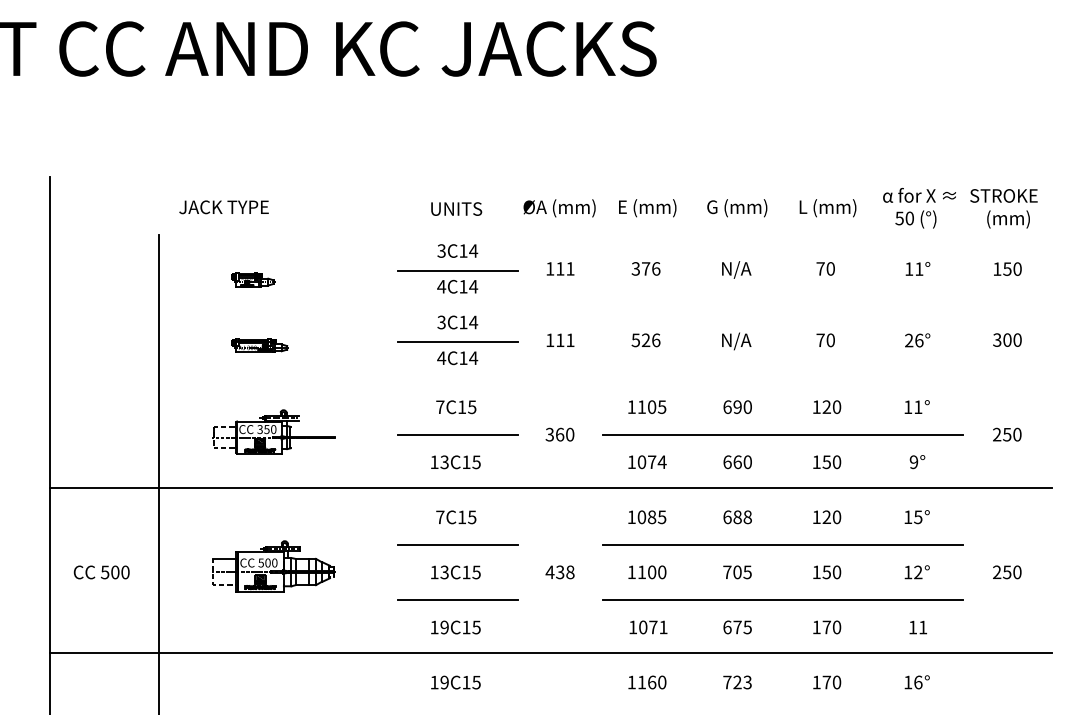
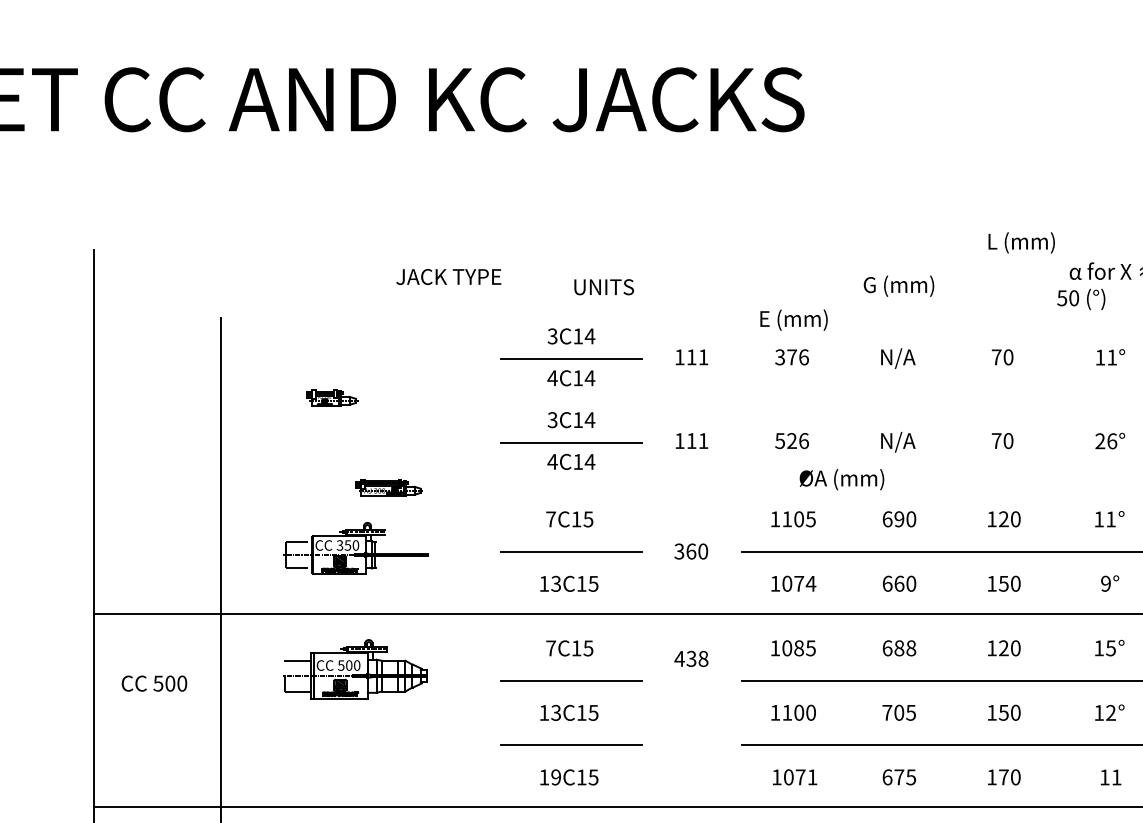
text: (223, 207) -> (448, 277), moved
text: (456, 208) -> (604, 286), moved
text: (559, 208) -> (841, 479), moved
text: (647, 208) -> (793, 320), moved
text: (827, 208) -> (1021, 243), moved
text: (915, 219) -> (1080, 299), moved
part: (253, 279) -> (332, 397), moved
part: (259, 345) -> (388, 488), moved
part: (273, 566) -> (355, 669), moved
text: (101, 572) -> (154, 683), moved
text: (559, 572) -> (690, 659), moved

